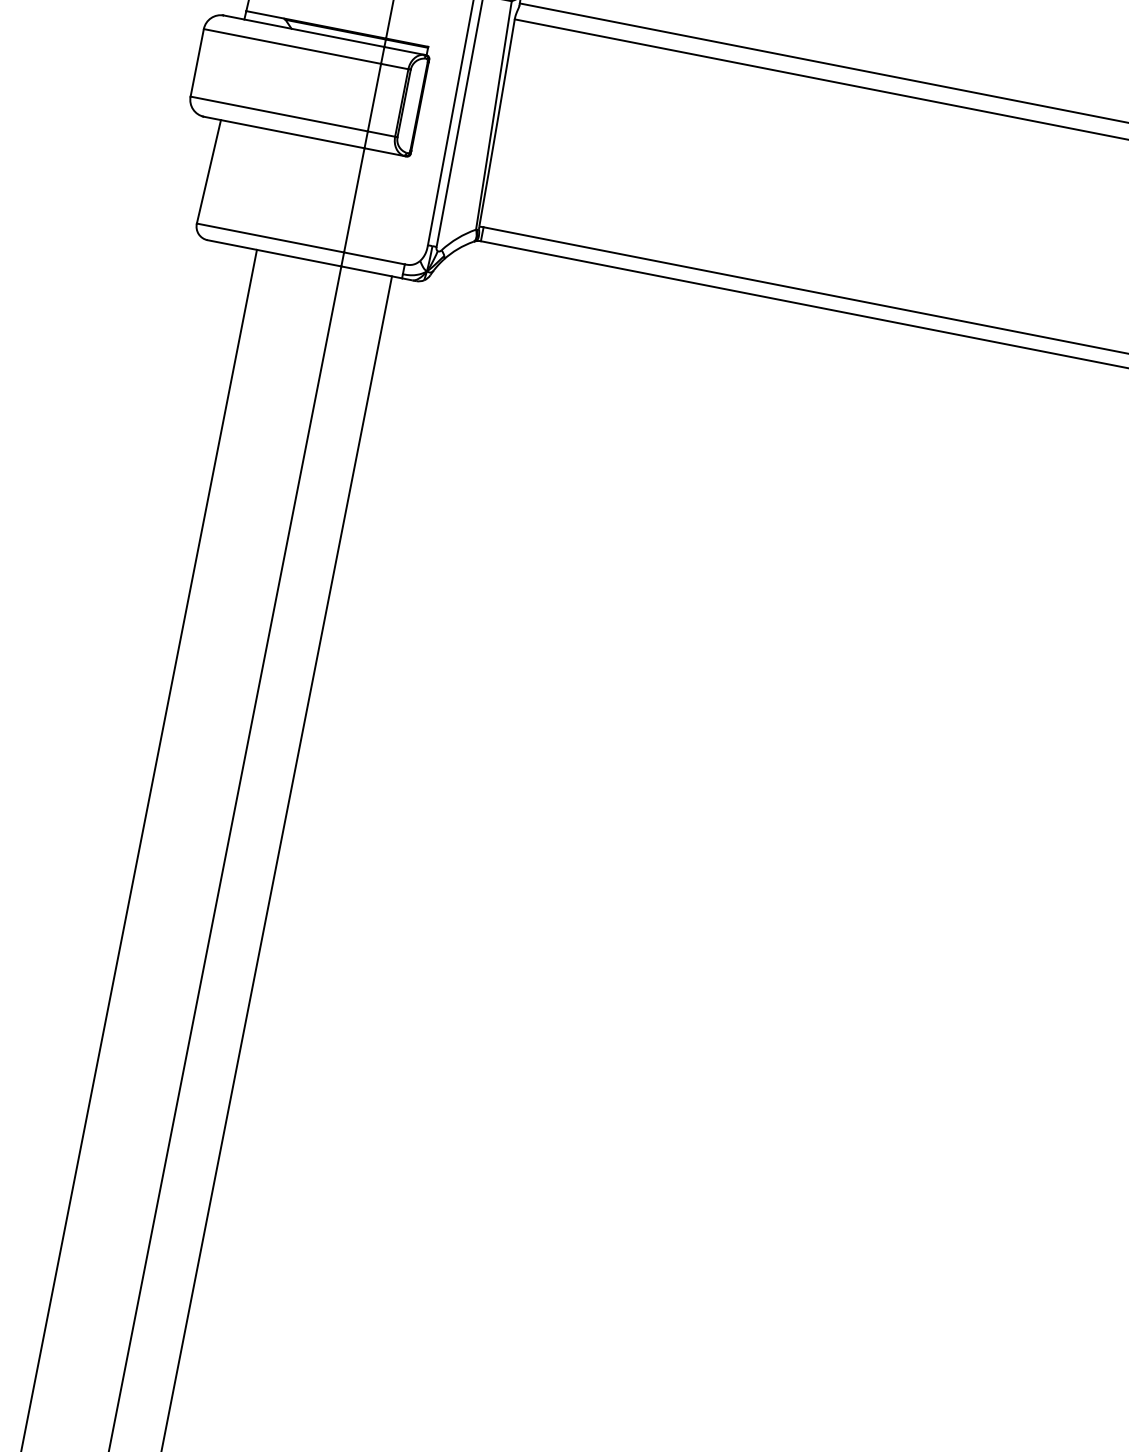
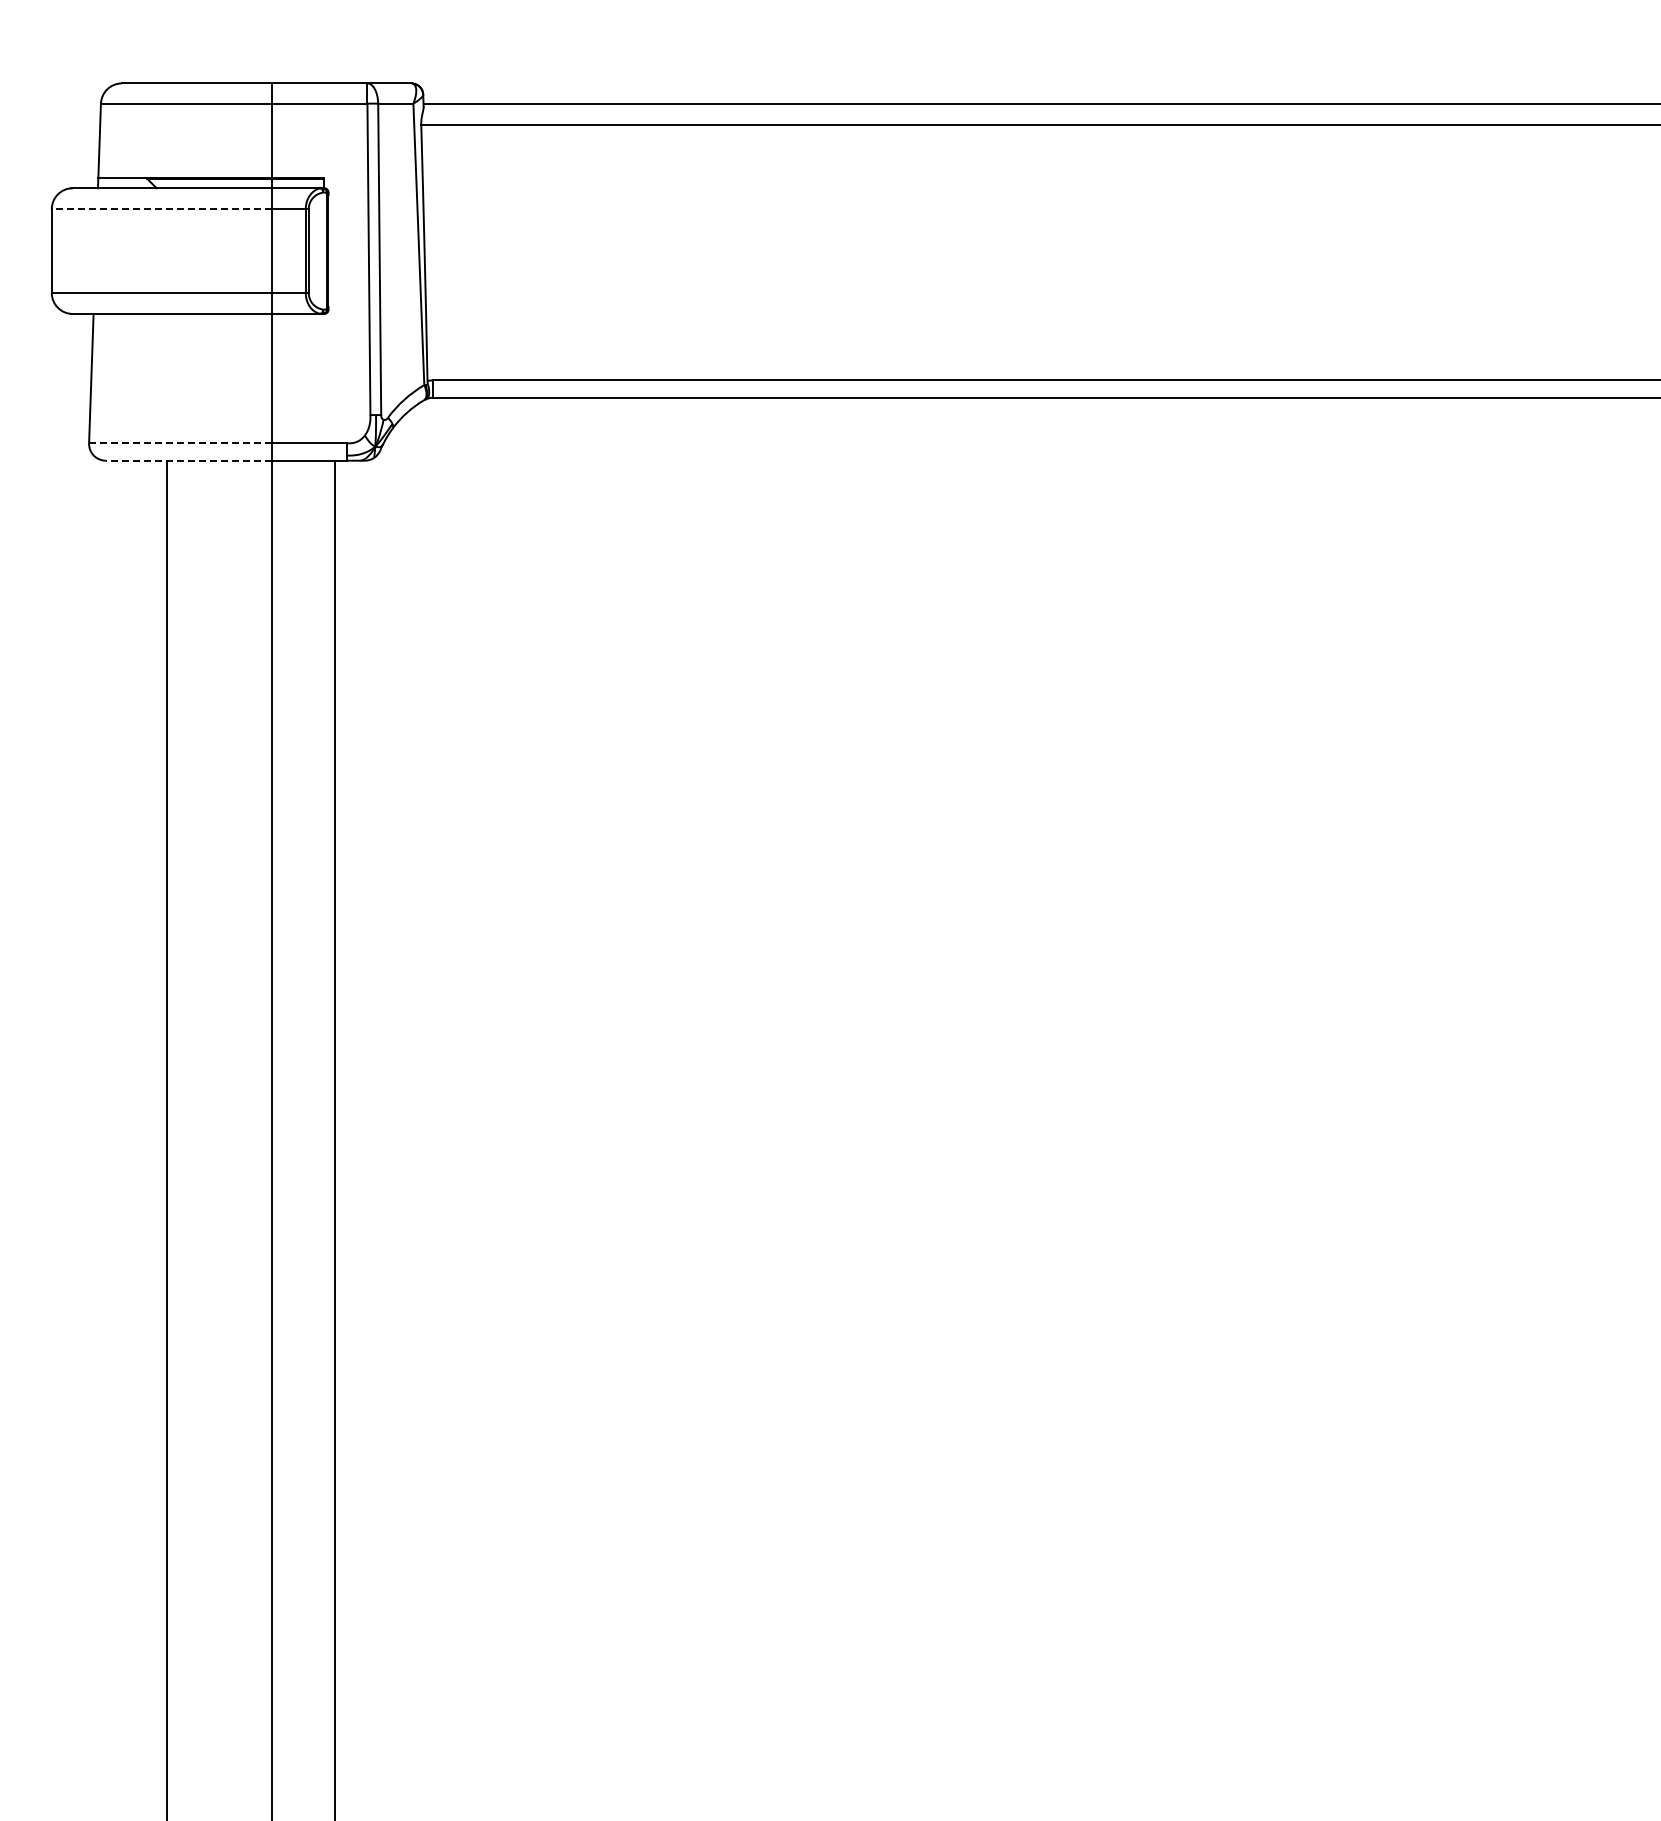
line: (292, 46) -> (161, 209), solid -> dashed
line: (270, 238) -> (180, 443), solid -> dashed
line: (274, 253) -> (188, 460), solid -> dashed

